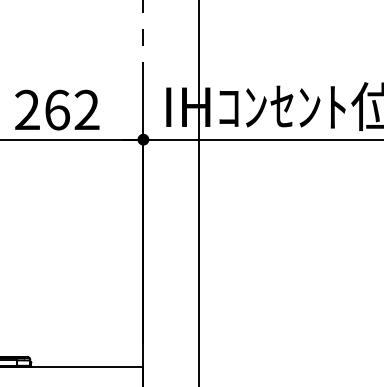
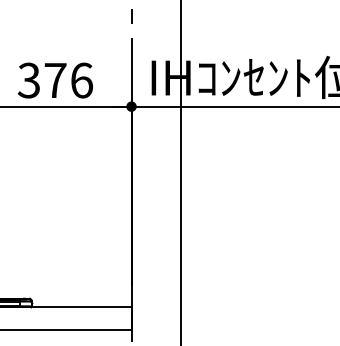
text: (56, 110) -> (54, 80), 262 -> 376

